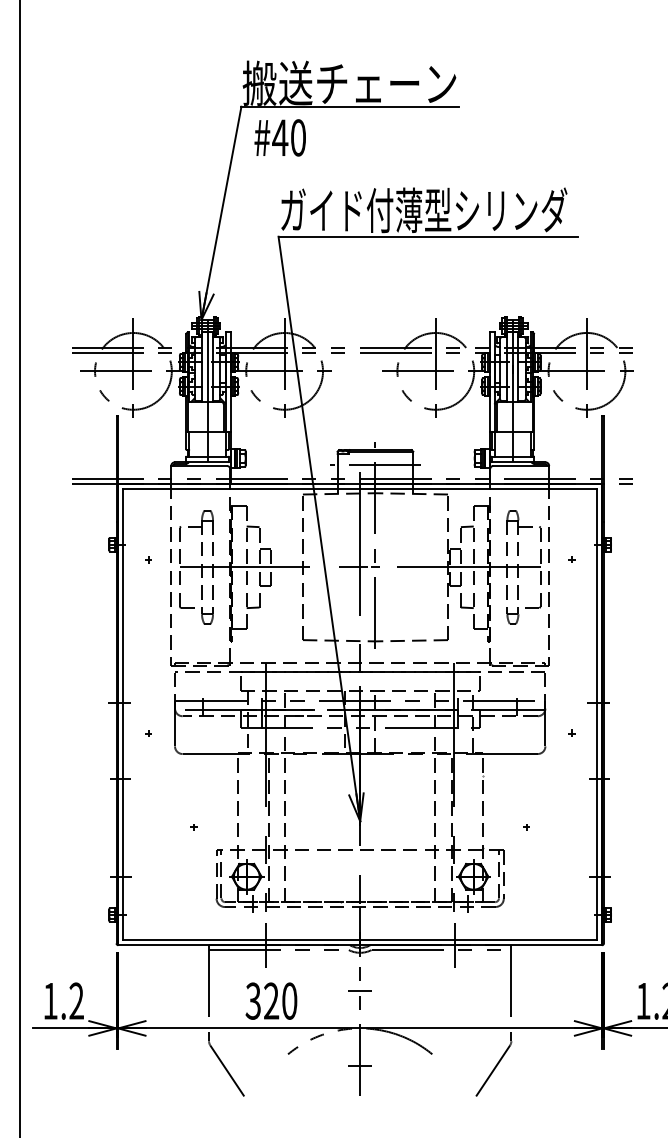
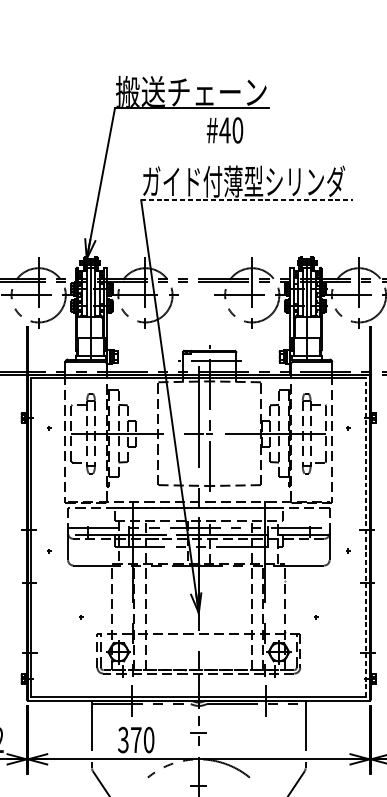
text: (279, 137) -> (224, 130), moved
line: (428, 236) -> (247, 200), solid -> dashed
line: (597, 714) -> (366, 537), solid -> dashed
text: (271, 1000) -> (136, 739), 320 -> 370

